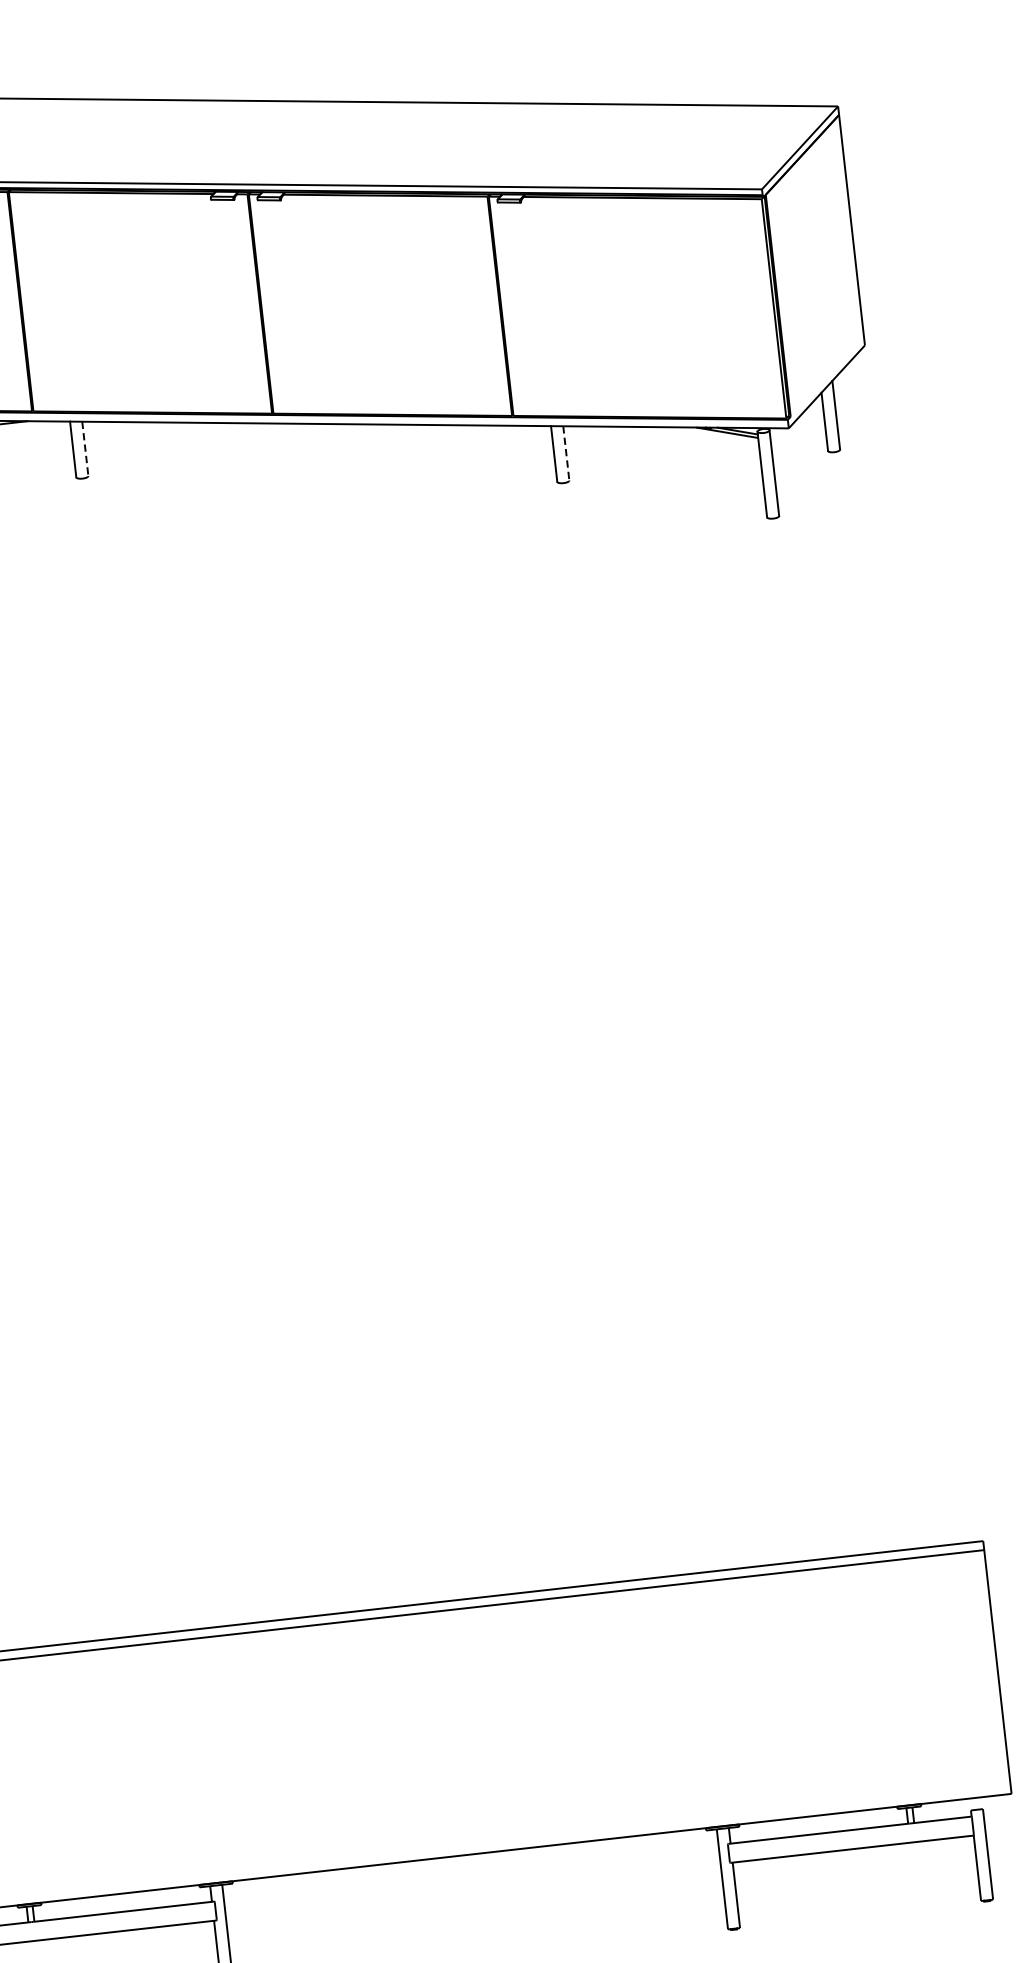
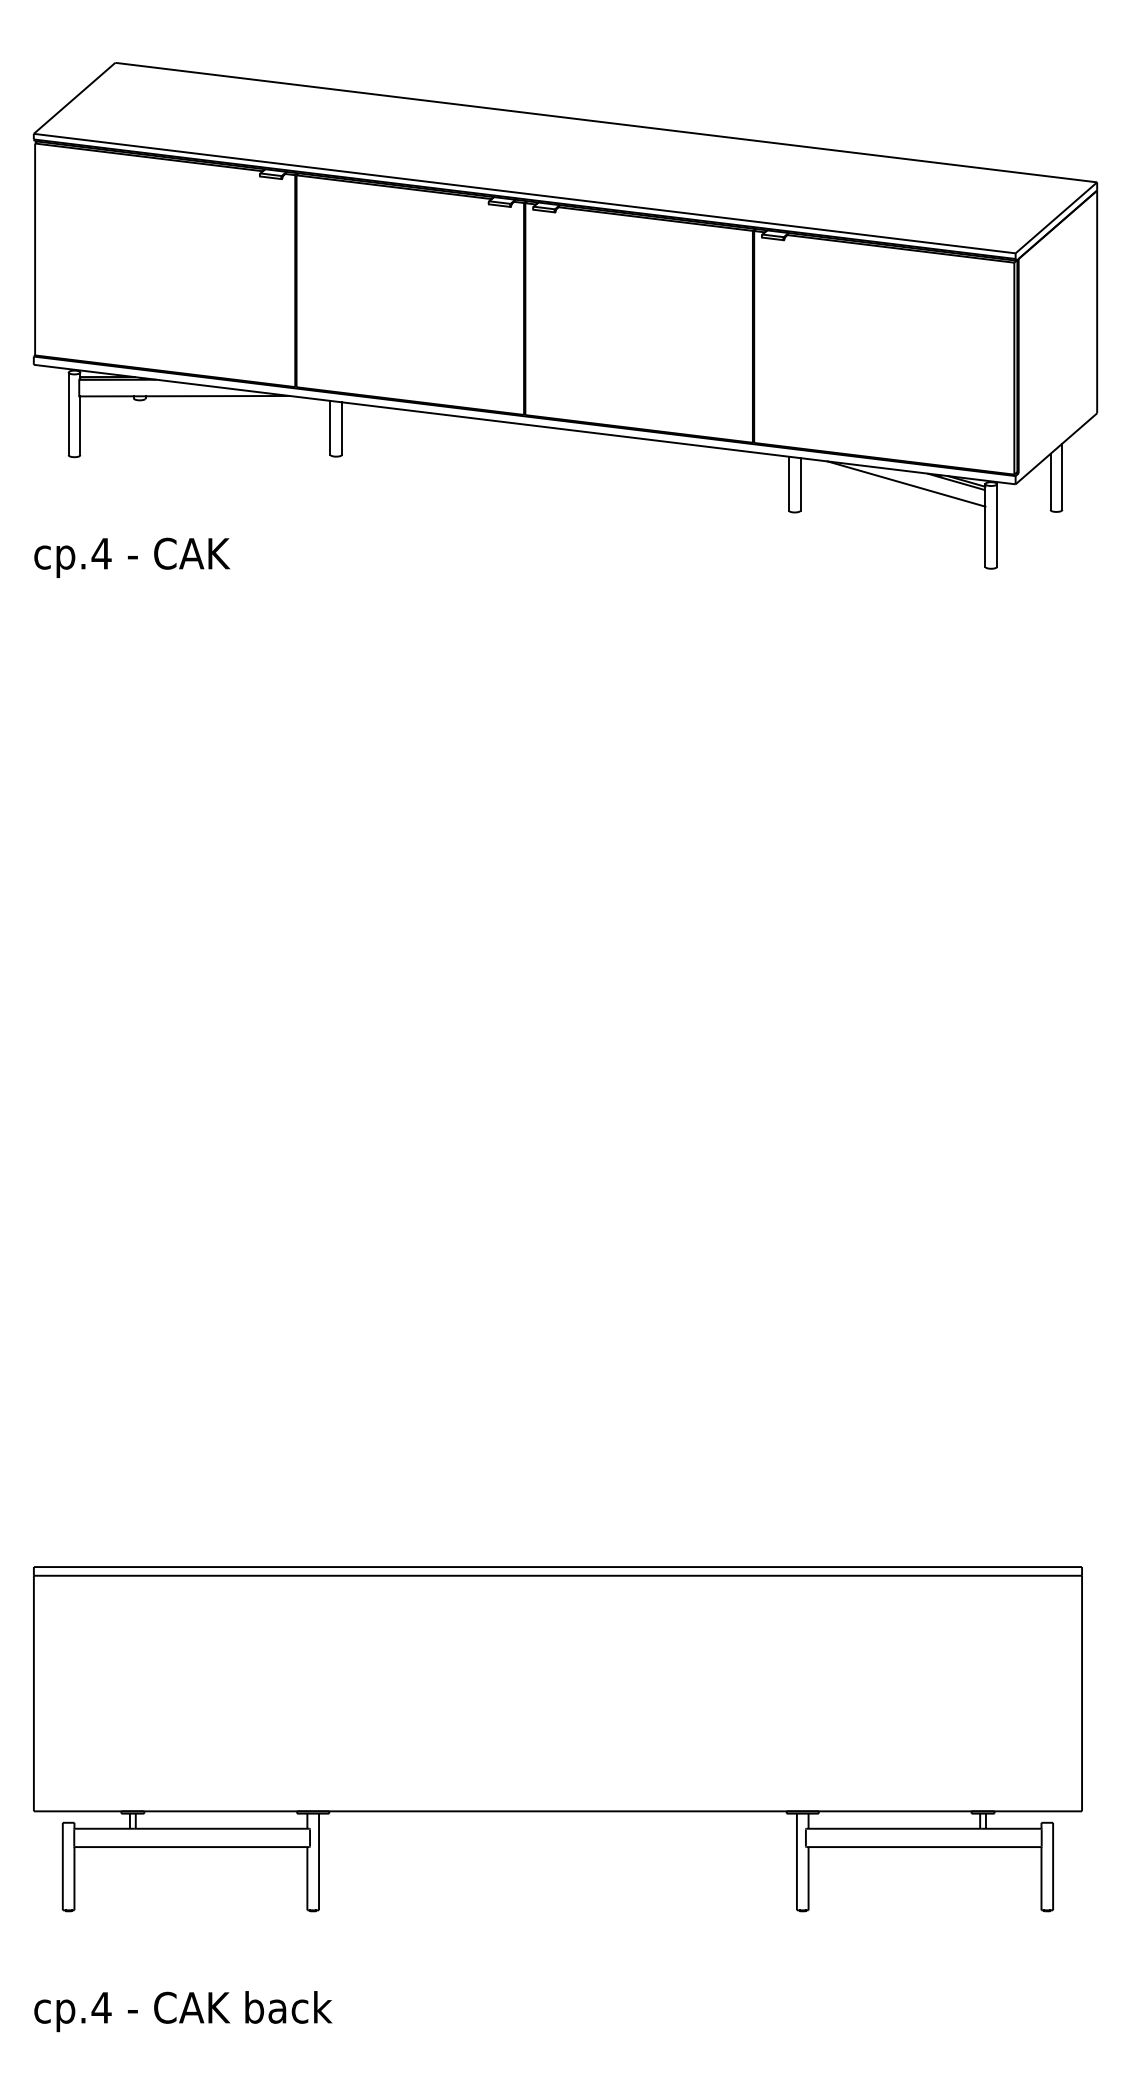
line: (675, 440) -> (906, 483), added
line: (85, 449) -> (342, 429), dashed -> solid
line: (566, 453) -> (800, 484), dashed -> solid

